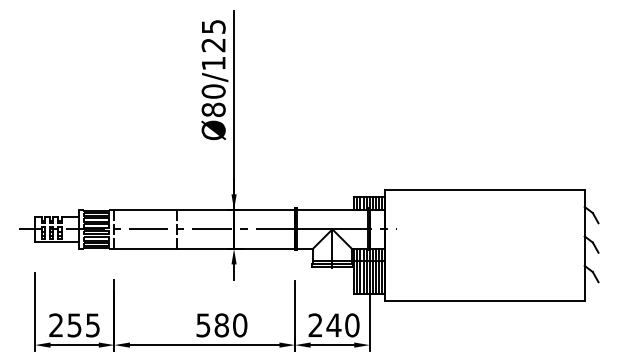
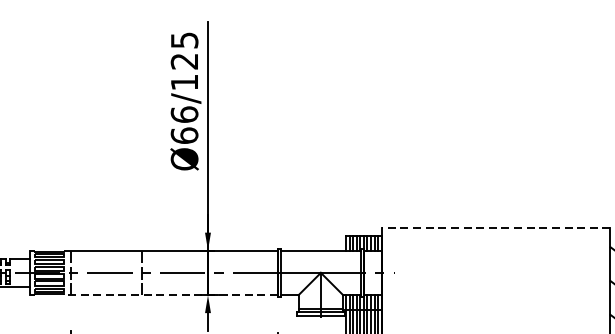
text: (213, 100) -> (184, 124), Ø80/125 -> Ø66/125
line: (485, 190) -> (496, 228), solid -> dashed
line: (201, 248) -> (170, 294), solid -> dashed

